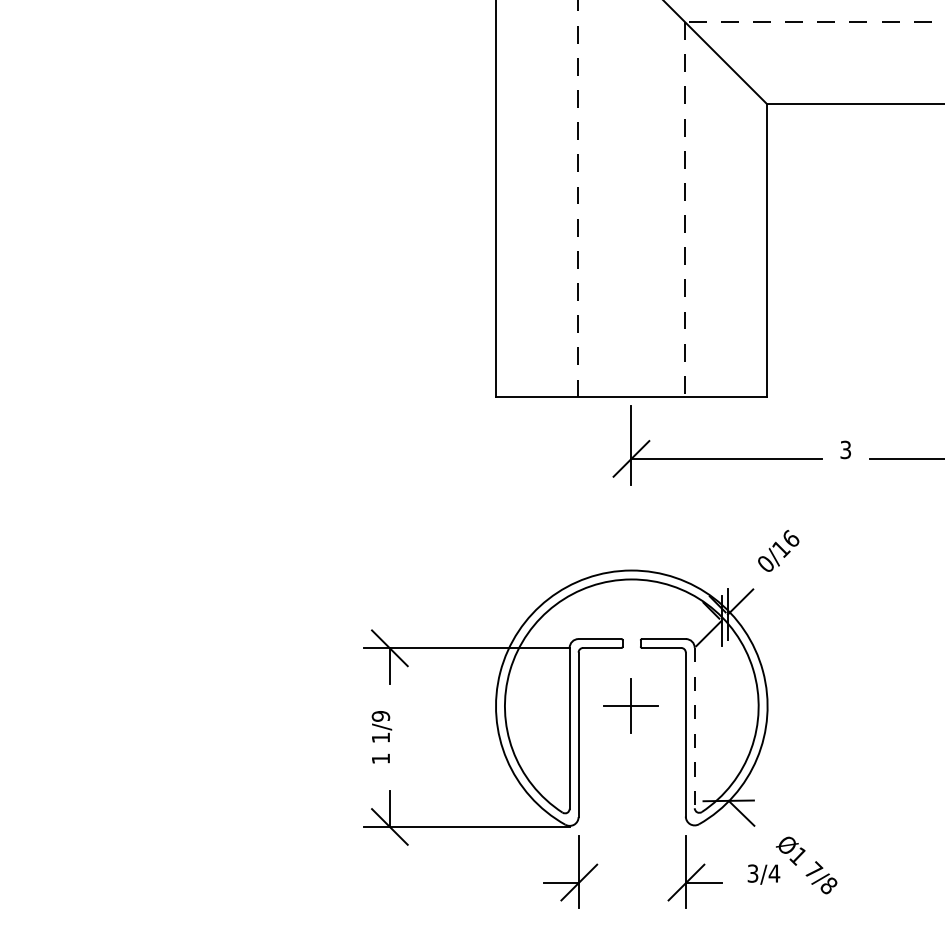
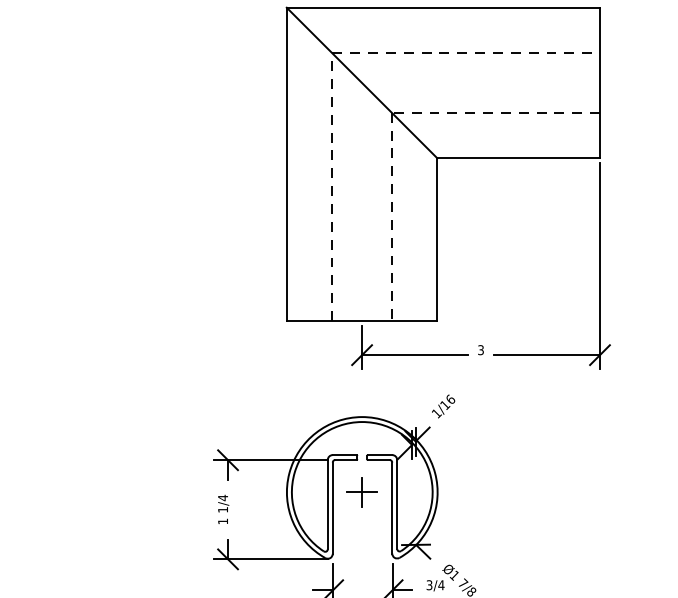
text: (765, 564) -> (436, 413), 0/16 -> 1/16
text: (381, 715) -> (223, 497), 1/9 -> 1/4
line: (695, 728) -> (397, 504), dashed -> solid

